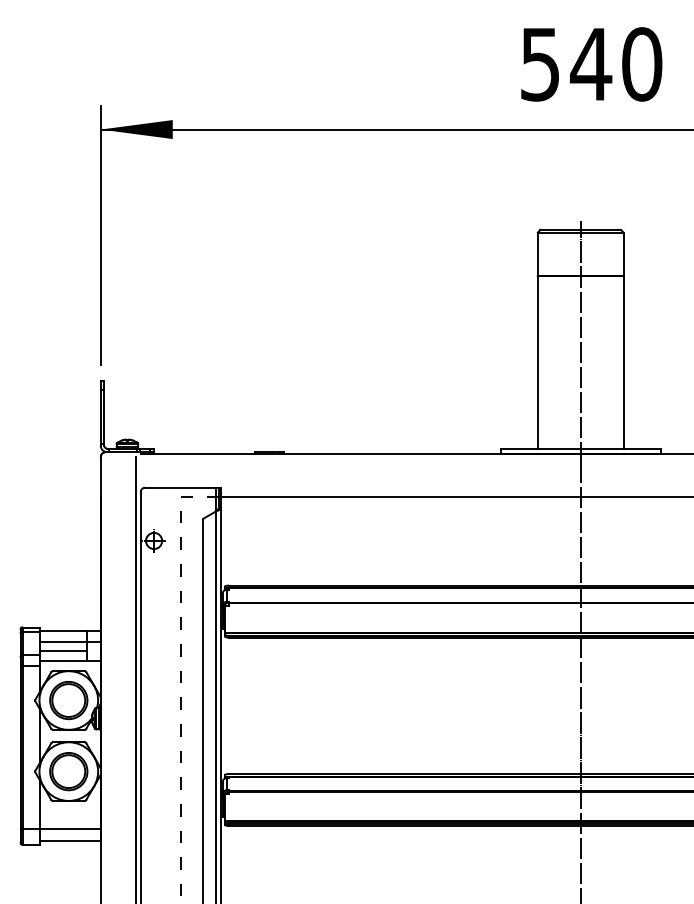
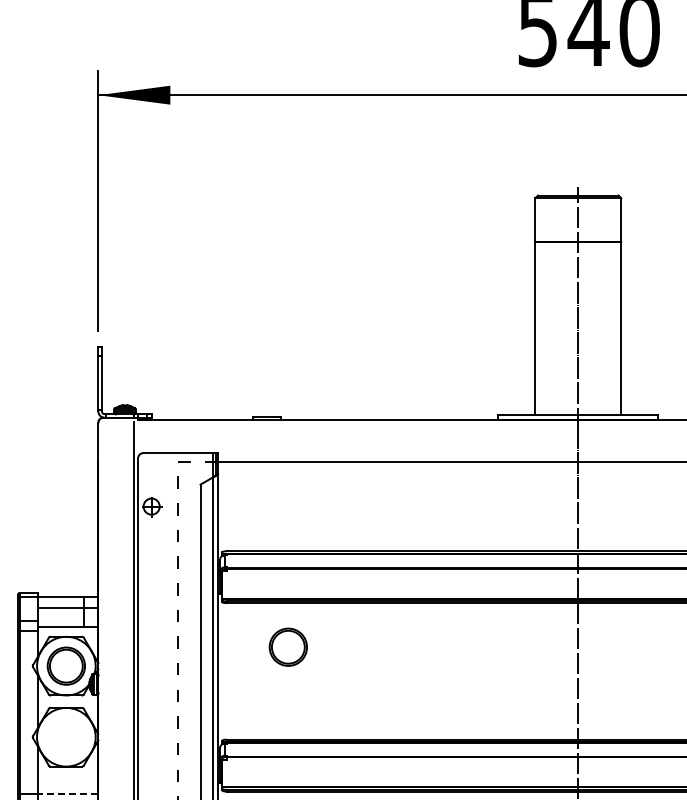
line: (63, 650) -> (61, 616), removed
part: (68, 771) -> (288, 647), moved
line: (70, 828) -> (68, 794), solid -> dashed

